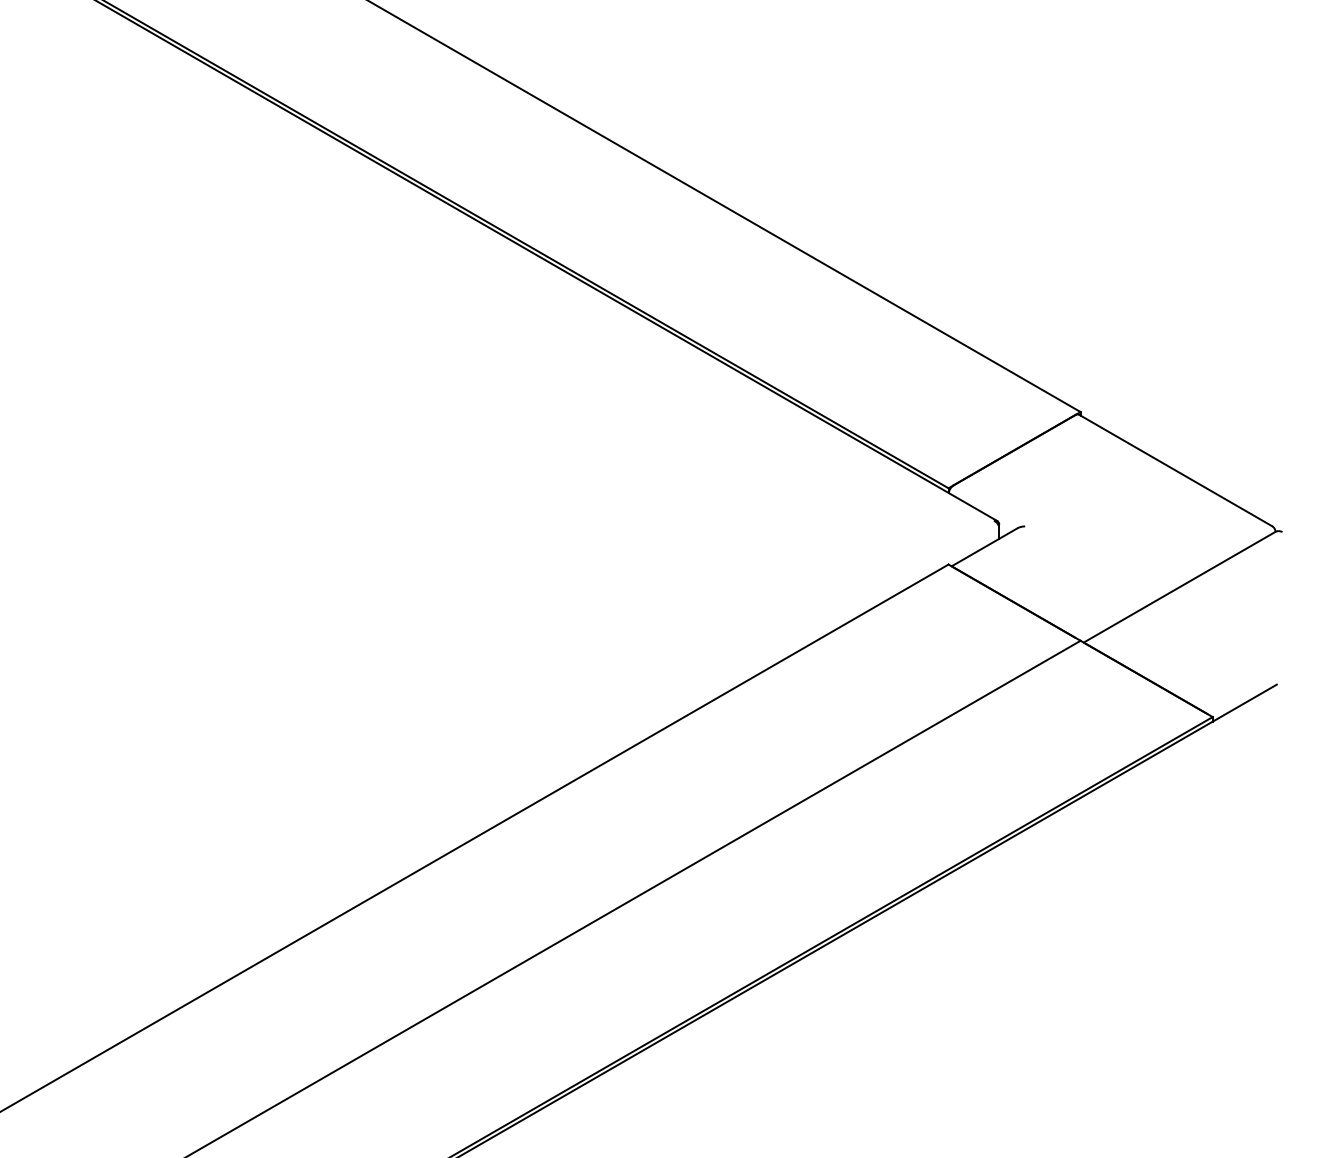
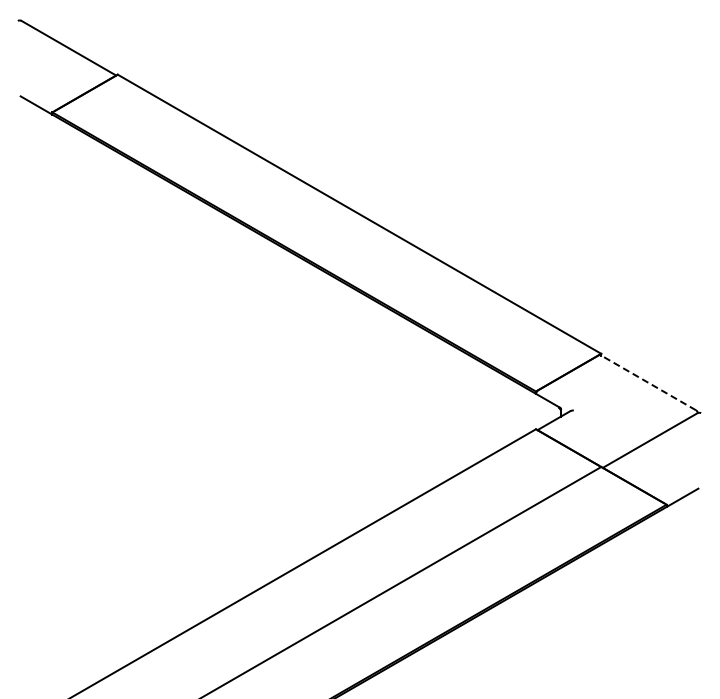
line: (1173, 470) -> (647, 382), solid -> dashed

